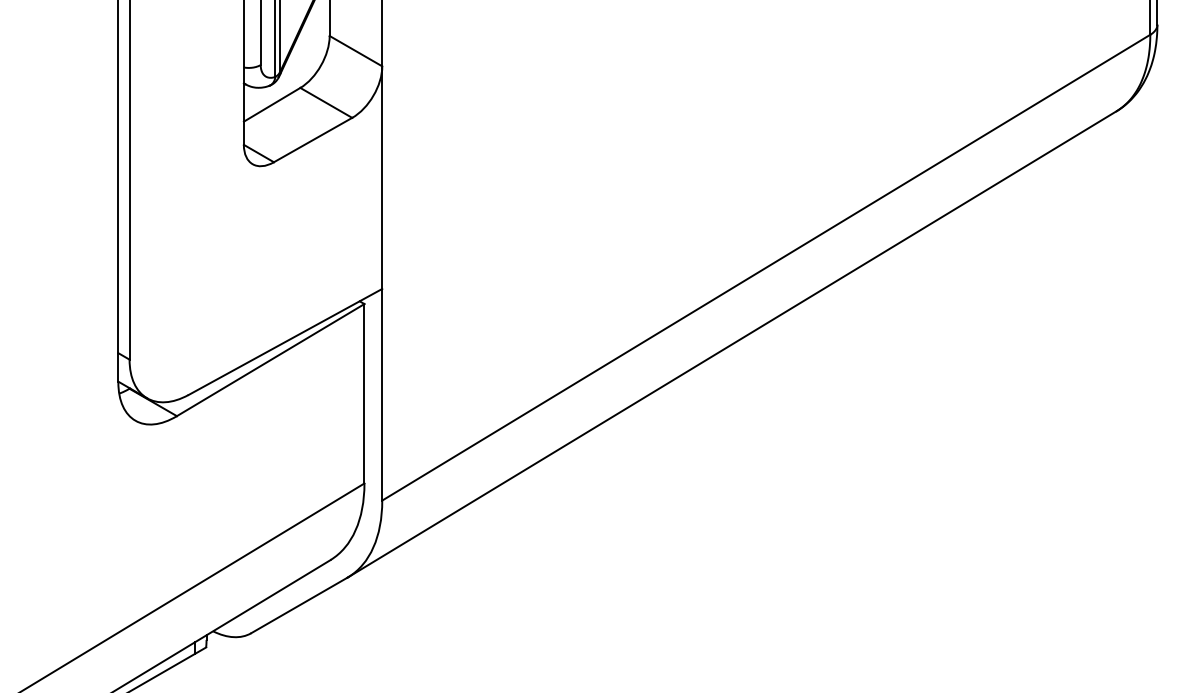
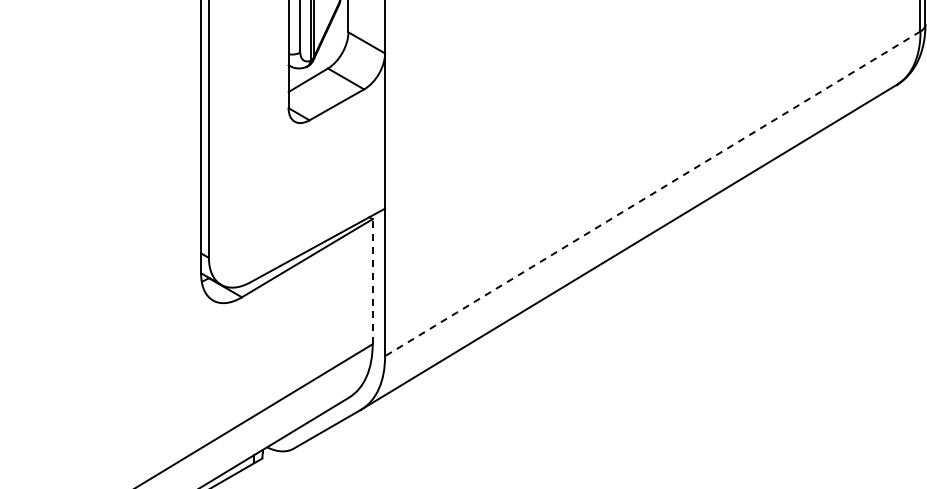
line: (765, 268) -> (652, 194), solid -> dashed
line: (364, 393) -> (372, 281), solid -> dashed

